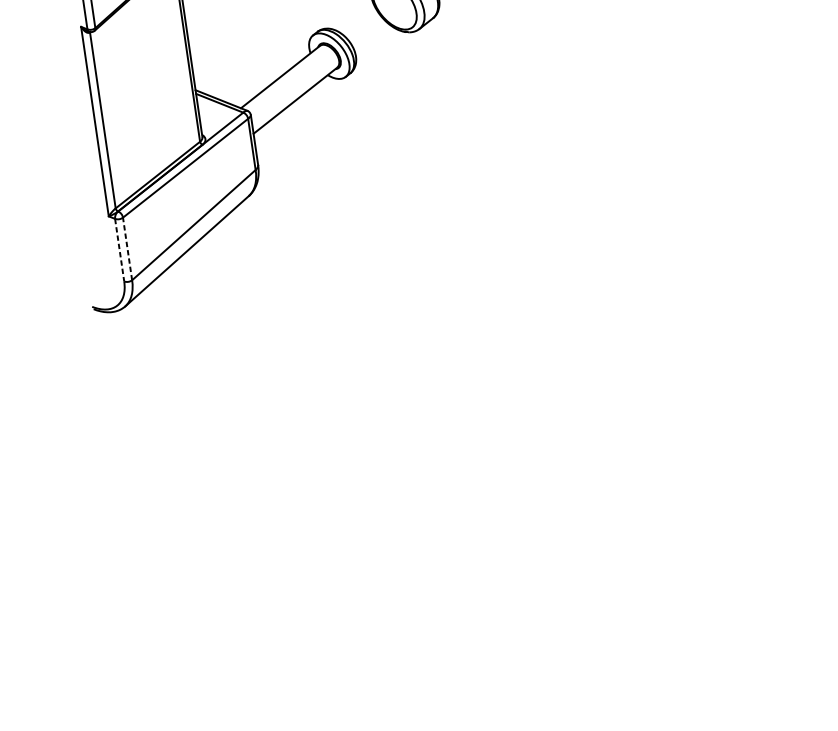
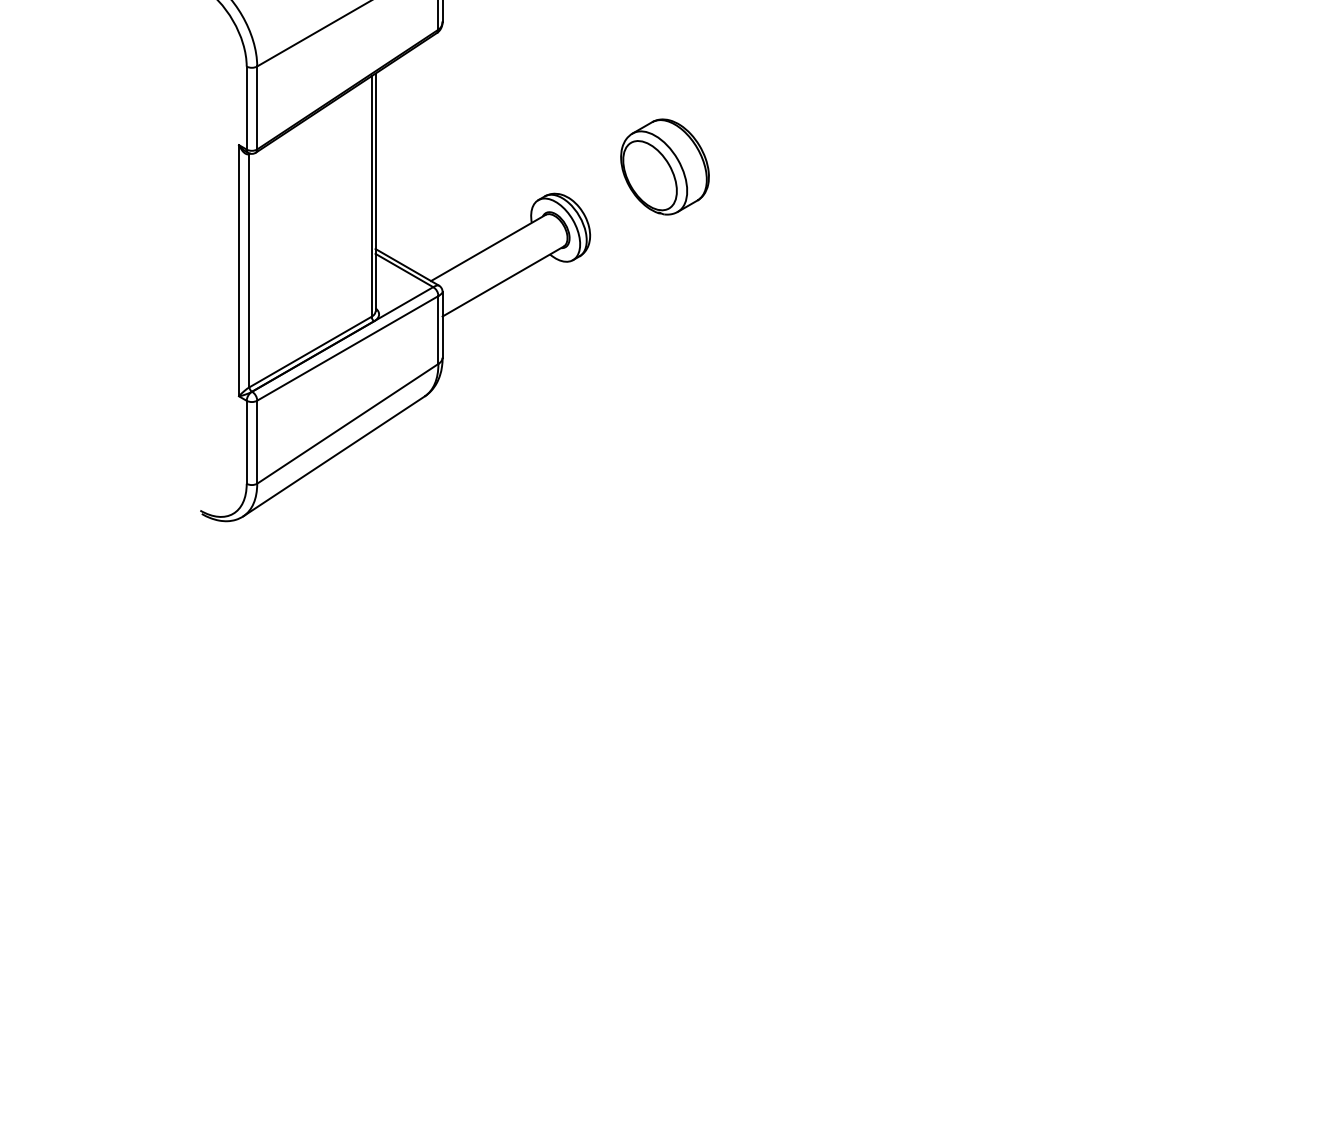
line: (127, 249) -> (257, 442), dashed -> solid
line: (119, 250) -> (246, 442), dashed -> solid

